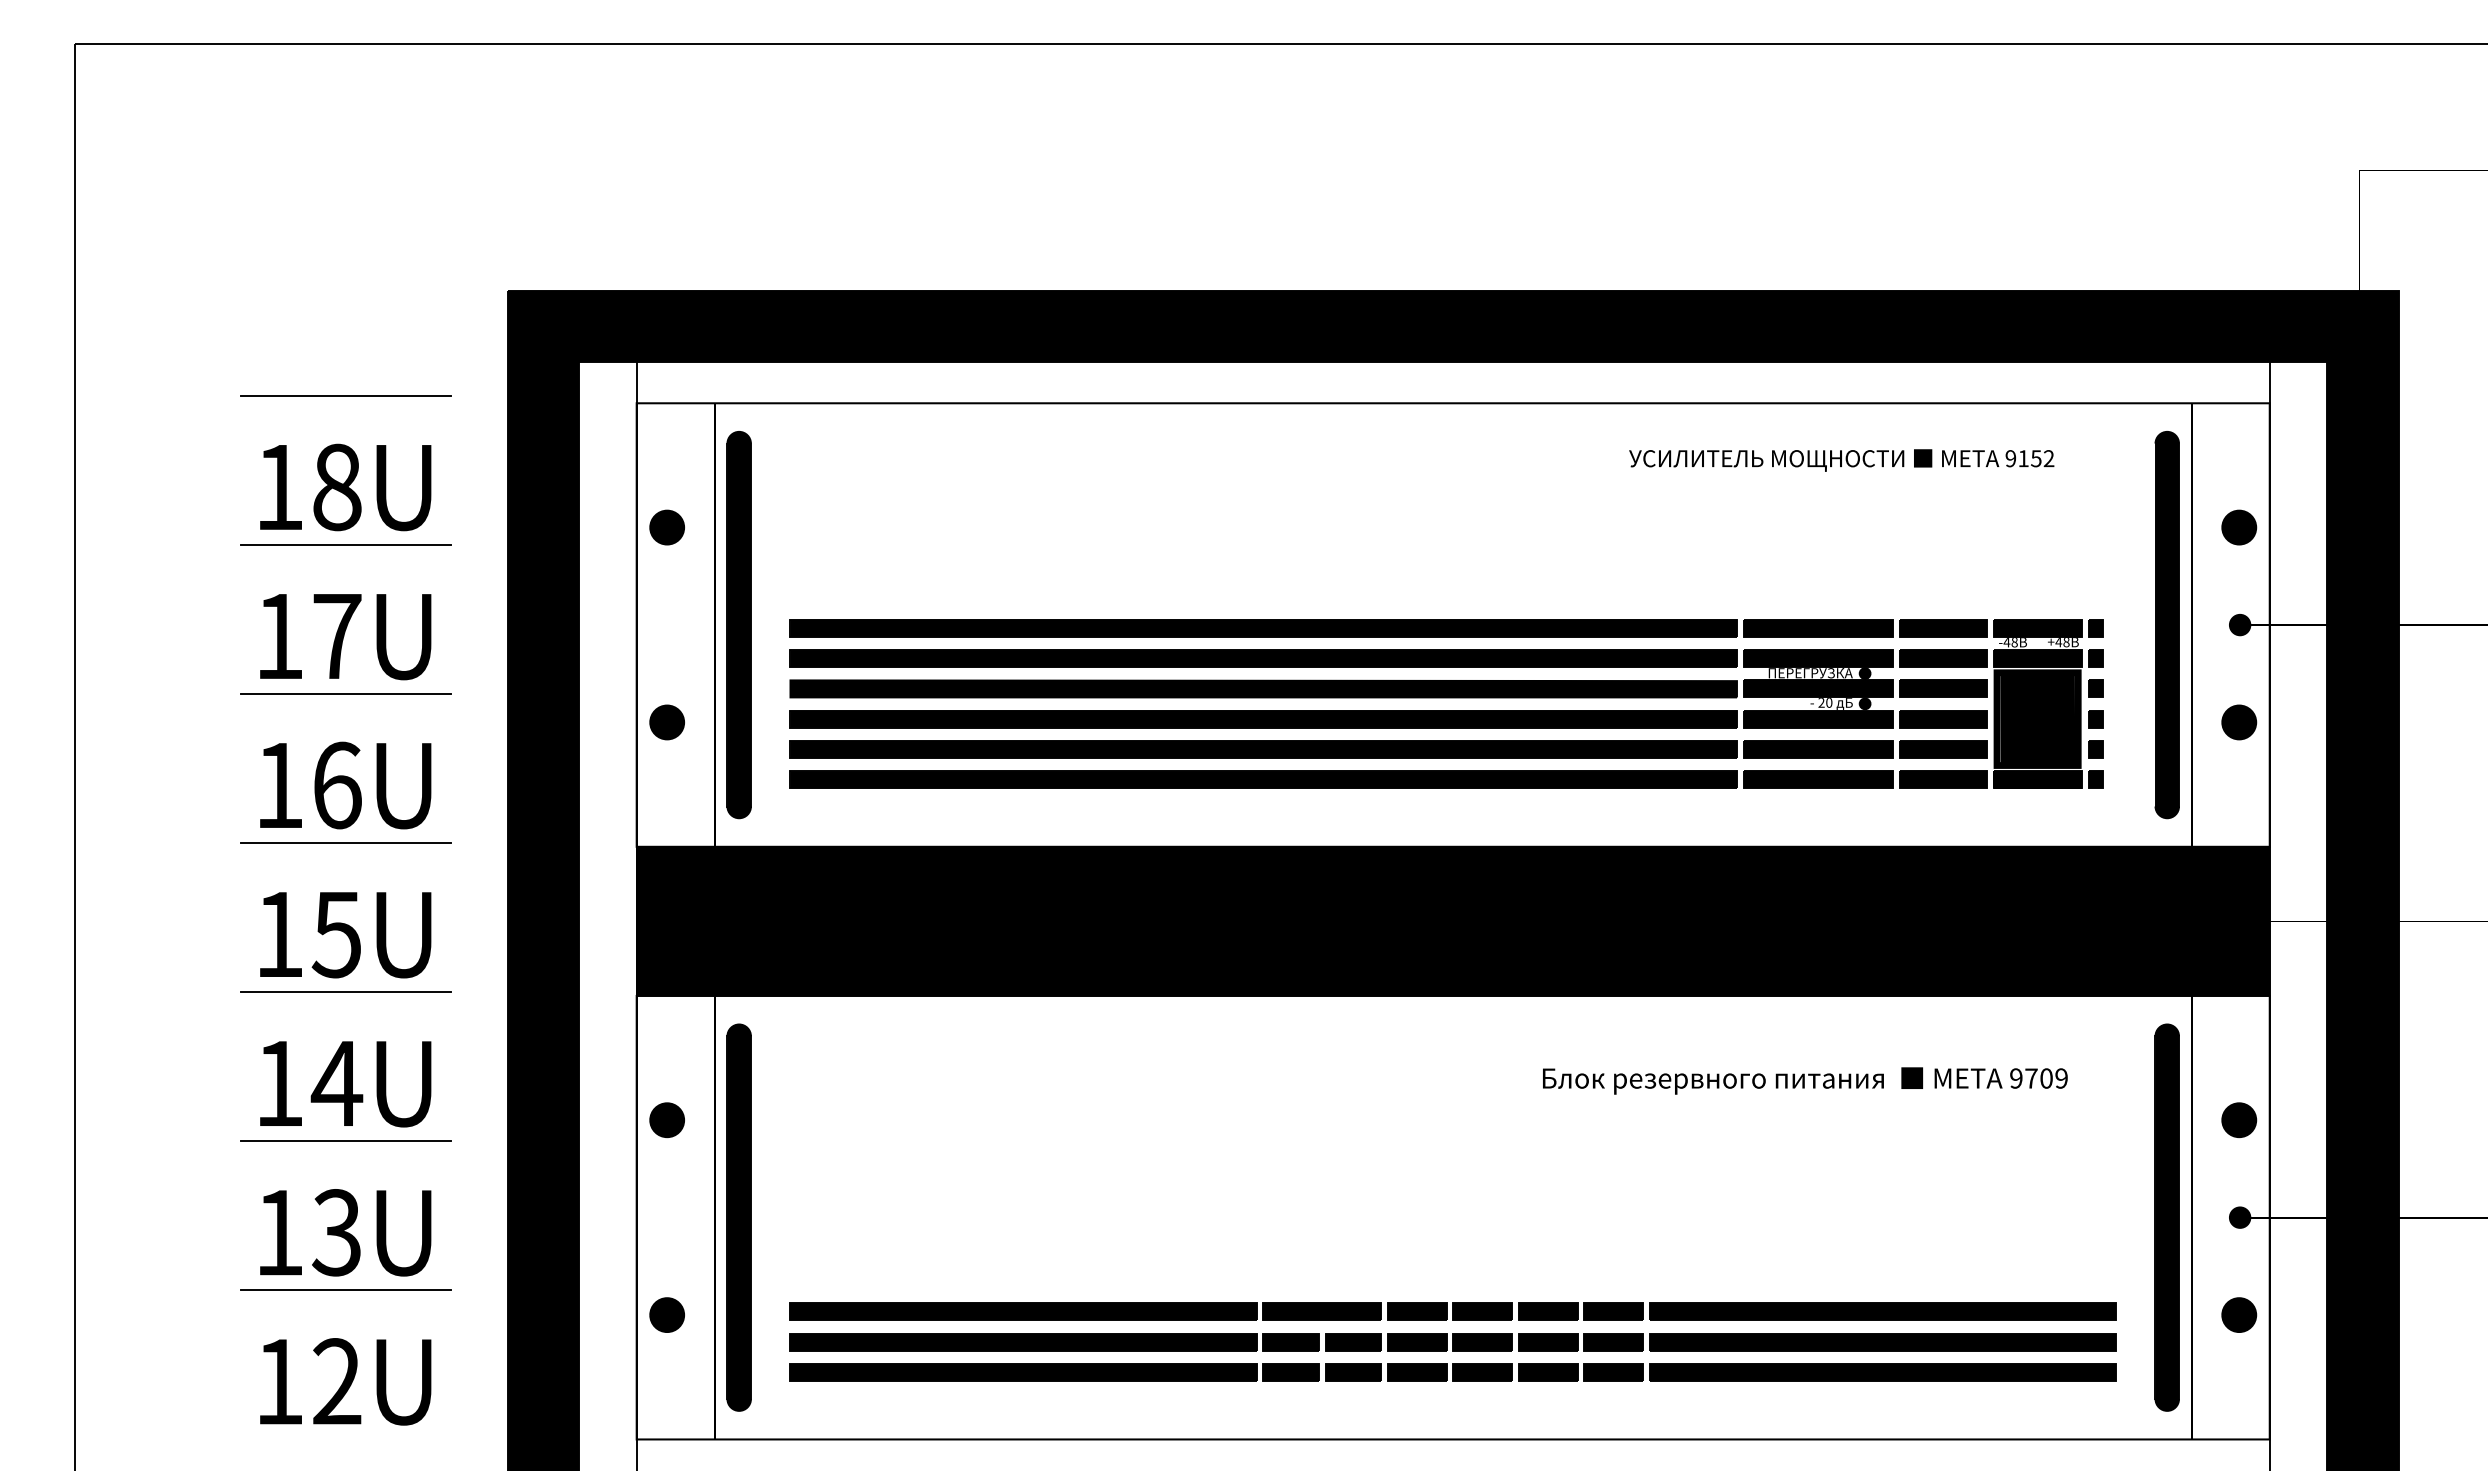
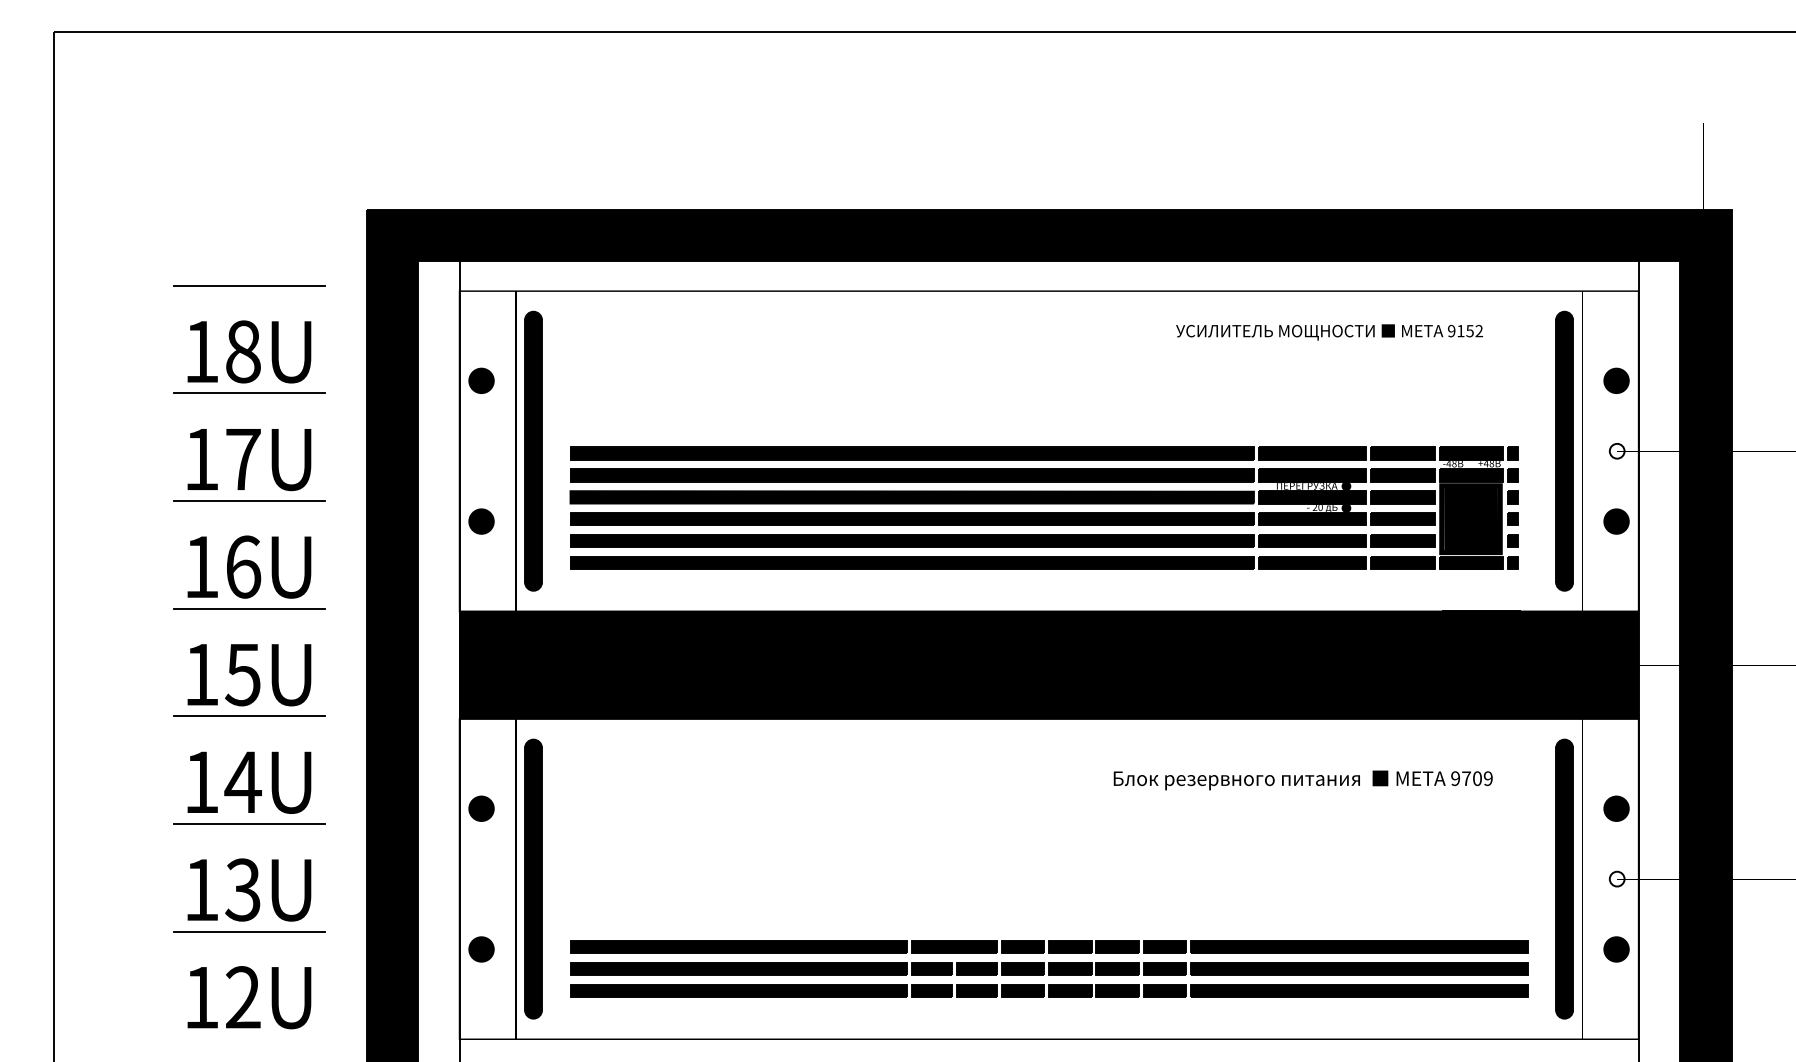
fill: (2239, 624) -> (1616, 450), removed
fill: (2239, 1217) -> (1616, 879), removed

